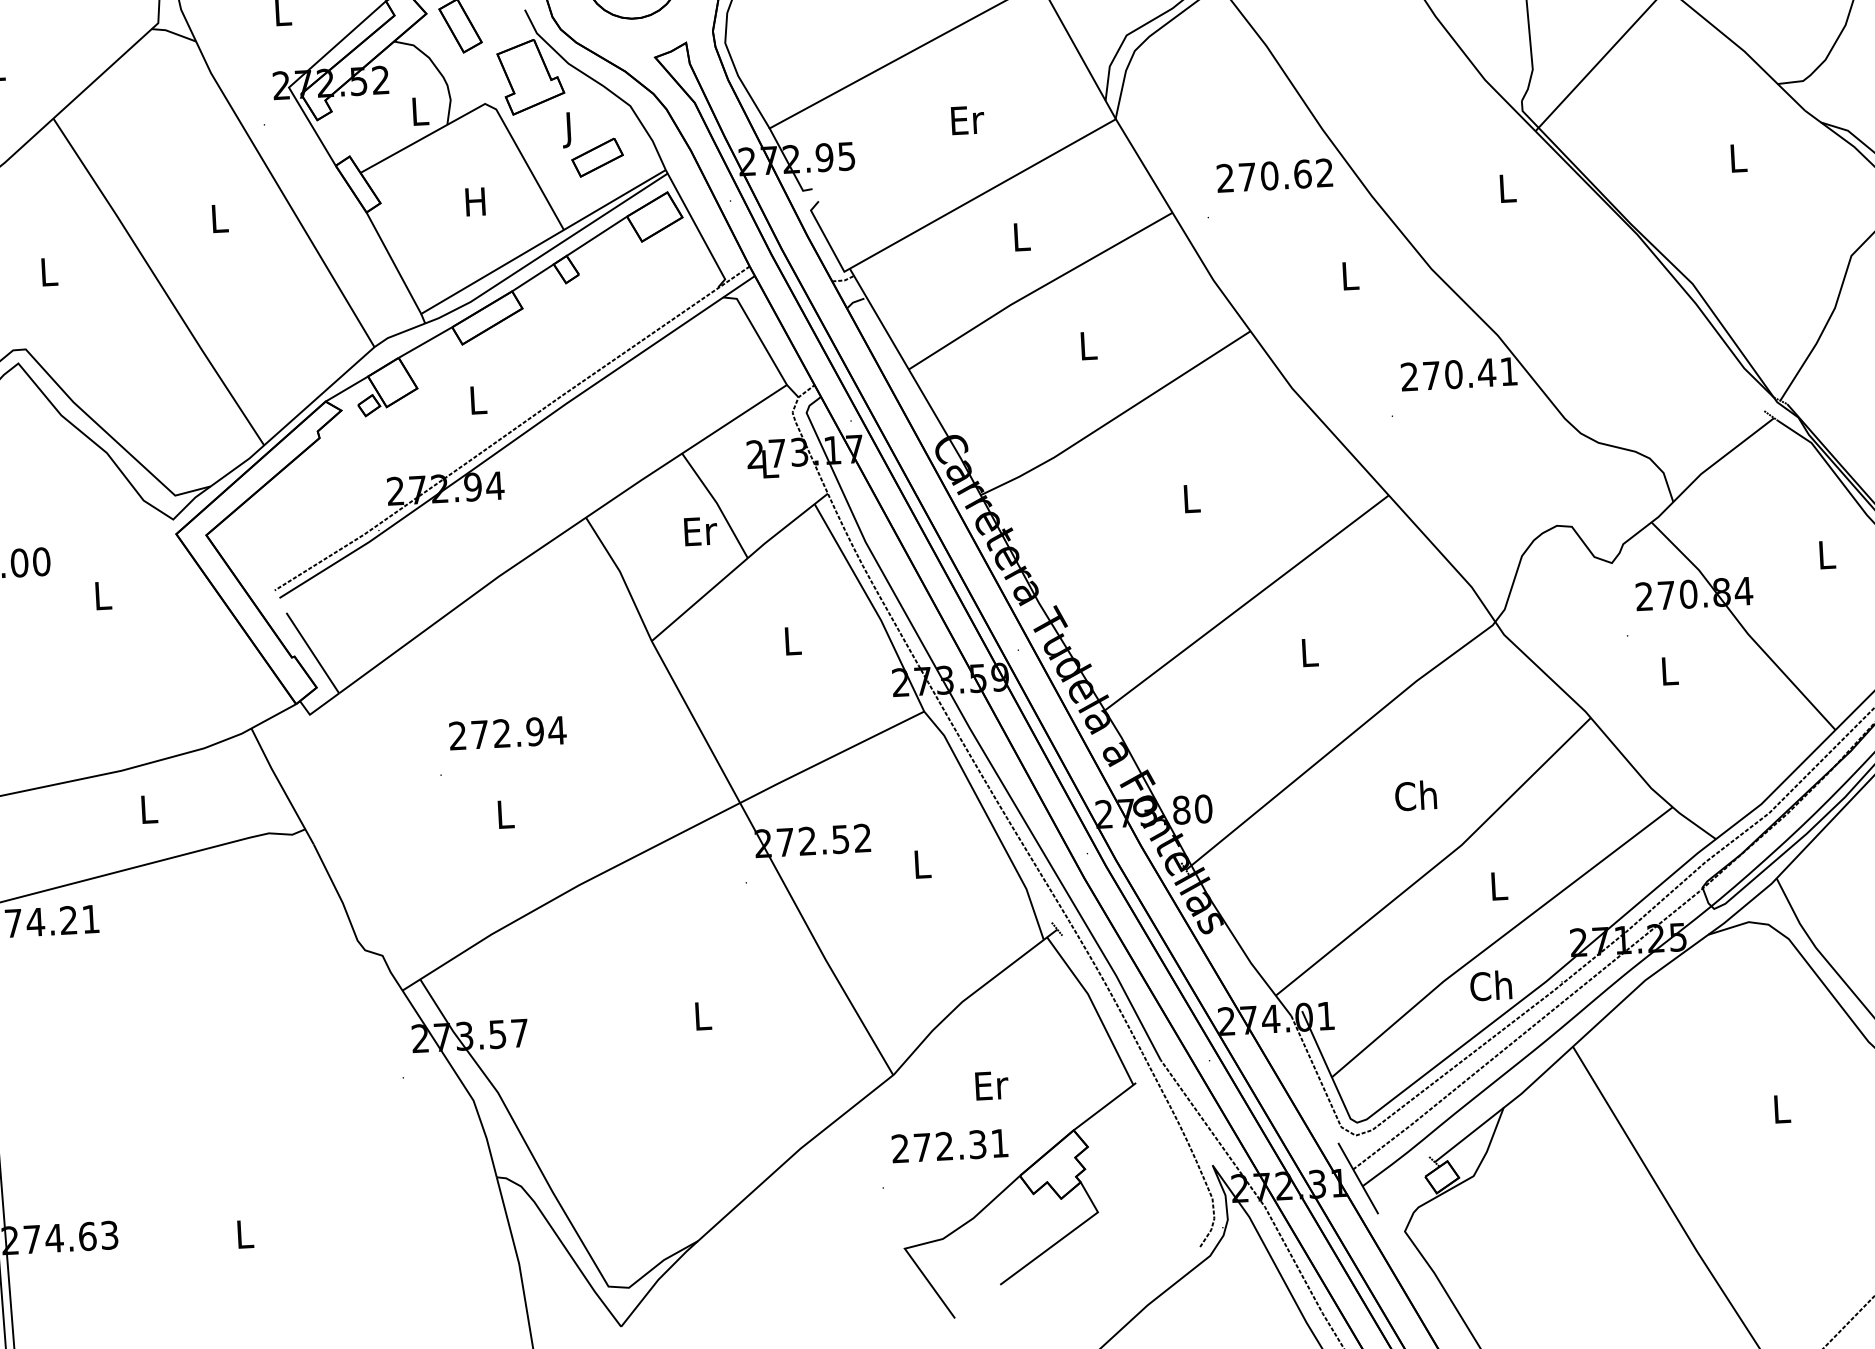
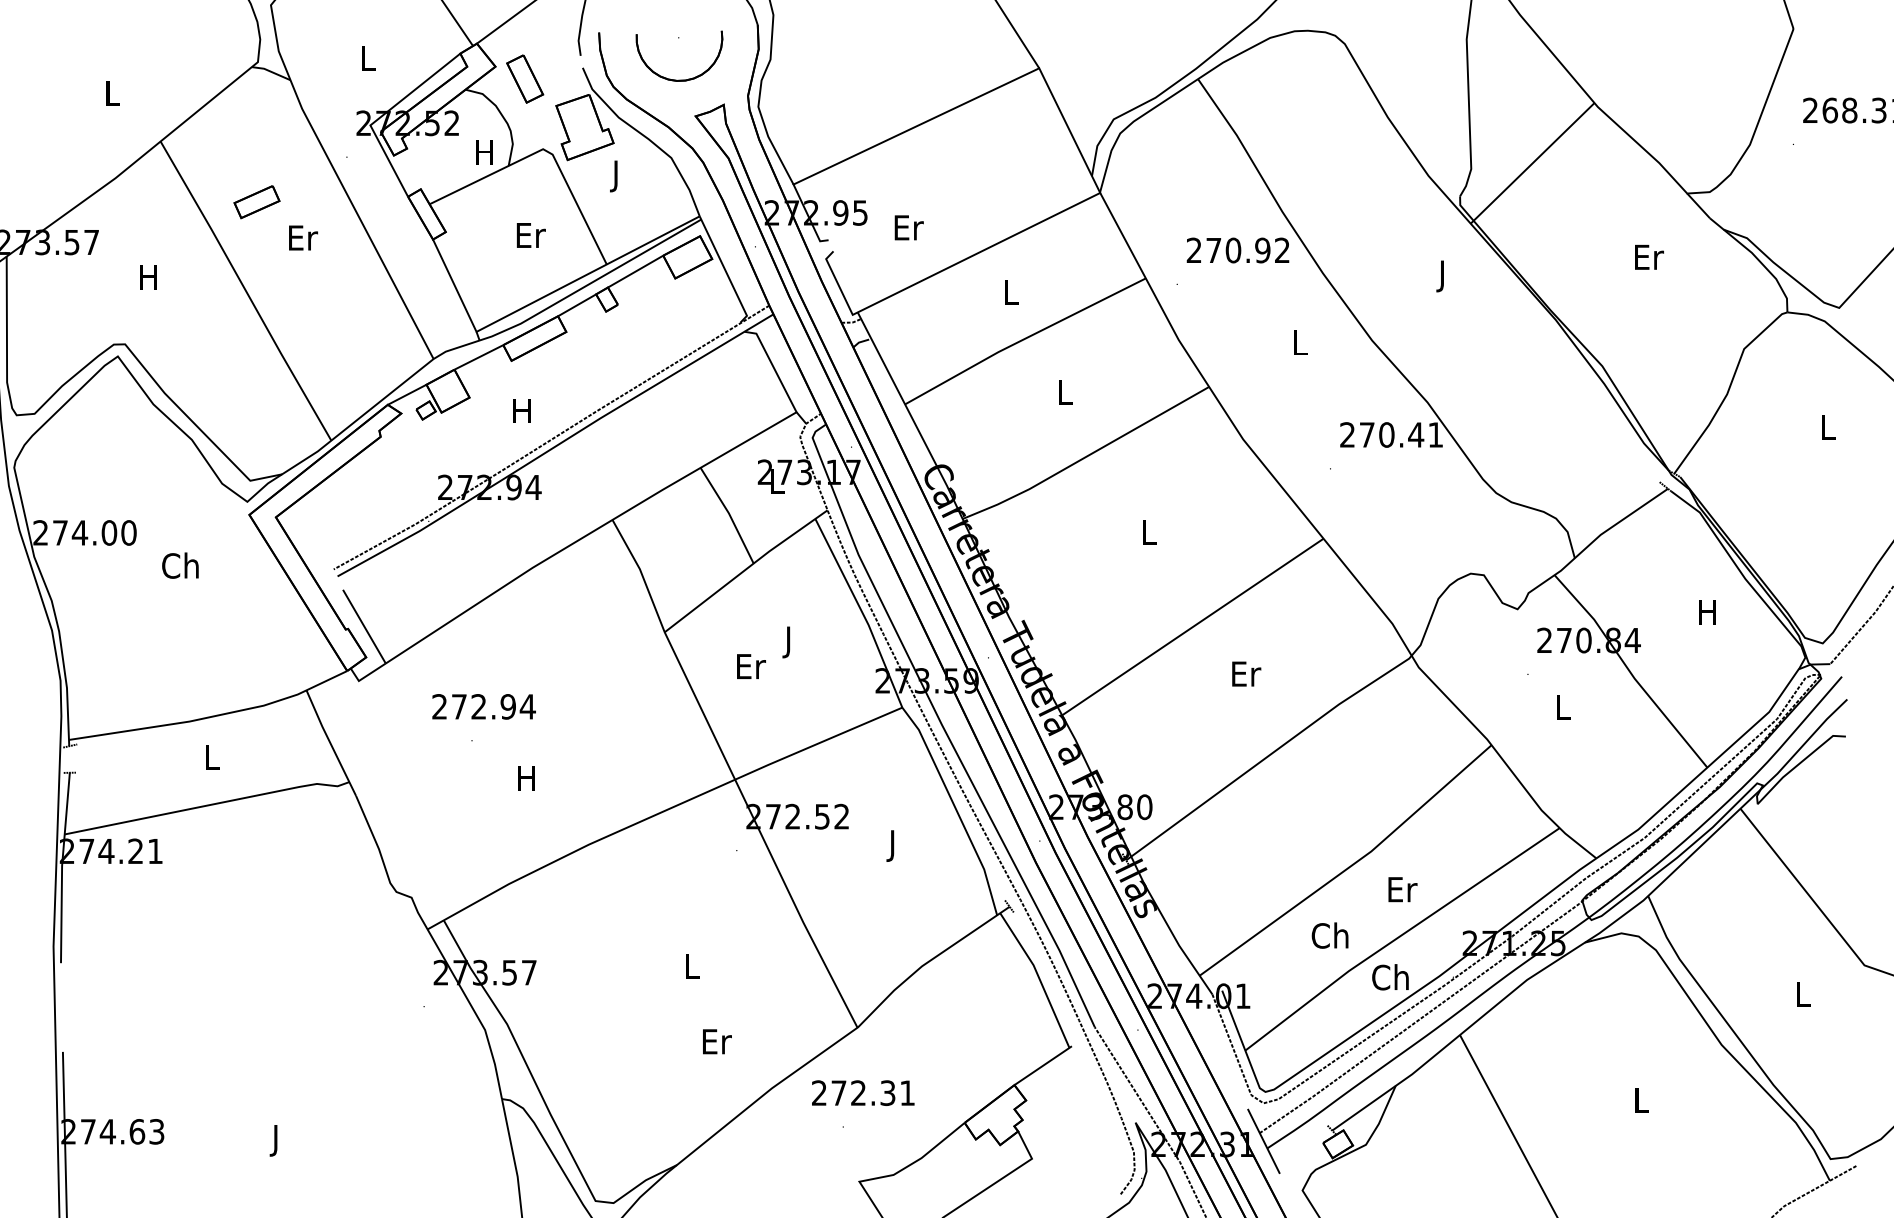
text: (419, 111) -> (484, 152), L -> H
text: (967, 119) -> (908, 227), moved
text: (1739, 157) -> (1649, 256), L -> Er
part: (597, 158) -> (256, 202), moved
text: (1302, 174) -> (1262, 250), 270.62 -> 270.92
text: (1508, 192) -> (1443, 276), L -> J
text: (476, 201) -> (530, 235), H -> Er
text: (220, 218) -> (303, 237), L -> Er
text: (48, 272) -> (148, 277), L -> H
text: (476, 399) -> (521, 410), L -> H
text: (700, 531) -> (751, 666), moved
text: (1826, 555) -> (1707, 612), L -> H
text: (101, 595) -> (180, 565), L -> Ch
text: (793, 645) -> (789, 642), L -> J
text: (1310, 652) -> (1246, 673), L -> Er
text: (507, 732) -> (483, 706), moved
text: (1415, 795) -> (1329, 935), moved
text: (504, 814) -> (526, 778), L -> H
text: (922, 867) -> (893, 845), L -> J
text: (1499, 886) -> (1402, 889), L -> Er
text: (992, 1085) -> (717, 1041), moved
text: (950, 1145) -> (863, 1092), moved
text: (245, 1237) -> (276, 1140), L -> J

